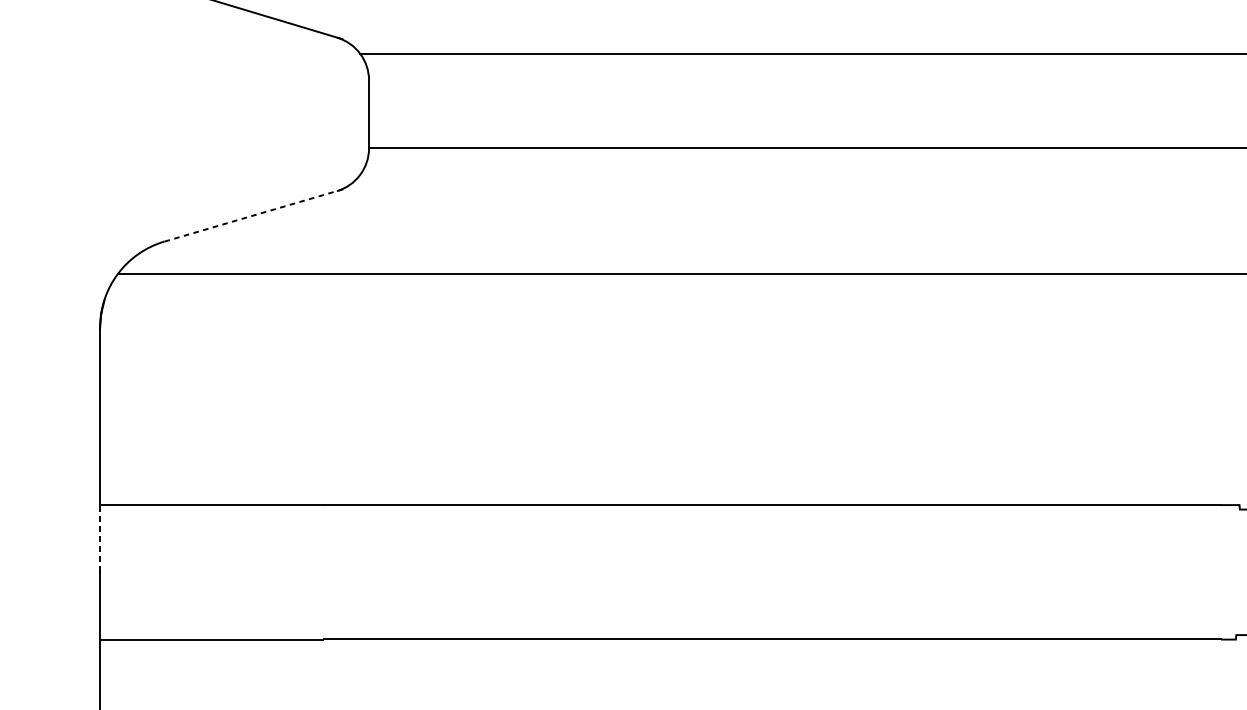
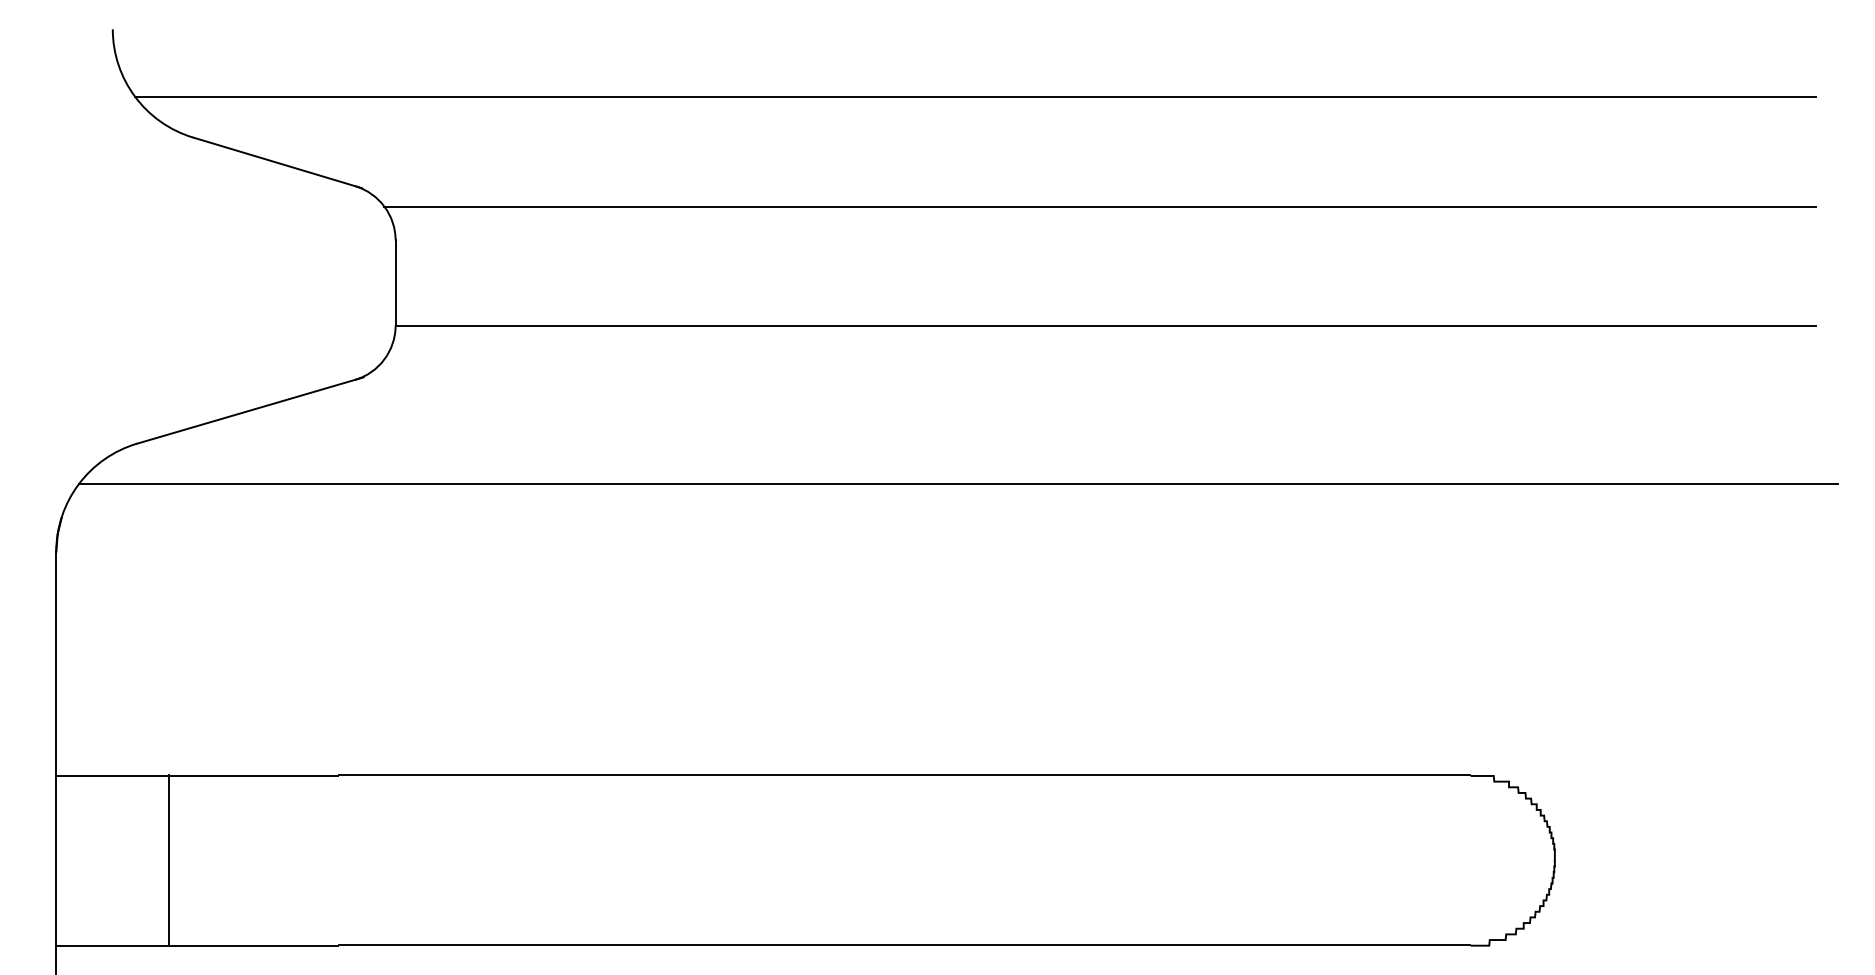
line: (254, 215) -> (250, 410), dashed -> solid
line: (100, 537) -> (56, 817), dashed -> solid
line: (189, 572) -> (169, 860), added

